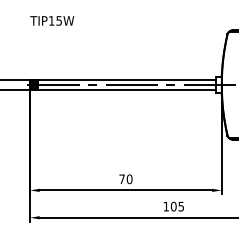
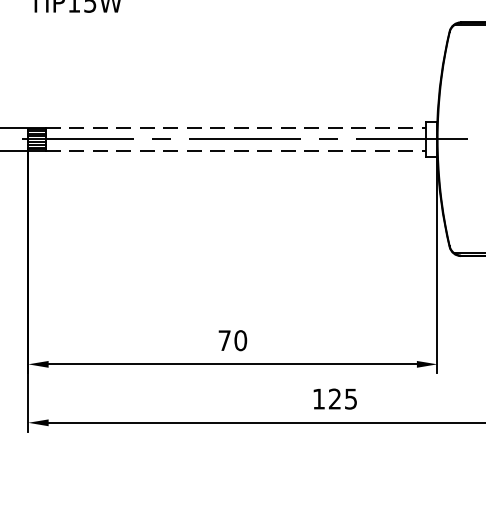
line: (127, 79) -> (236, 127), solid -> dashed
line: (127, 90) -> (236, 150), solid -> dashed
text: (173, 206) -> (334, 398), 105 -> 125

